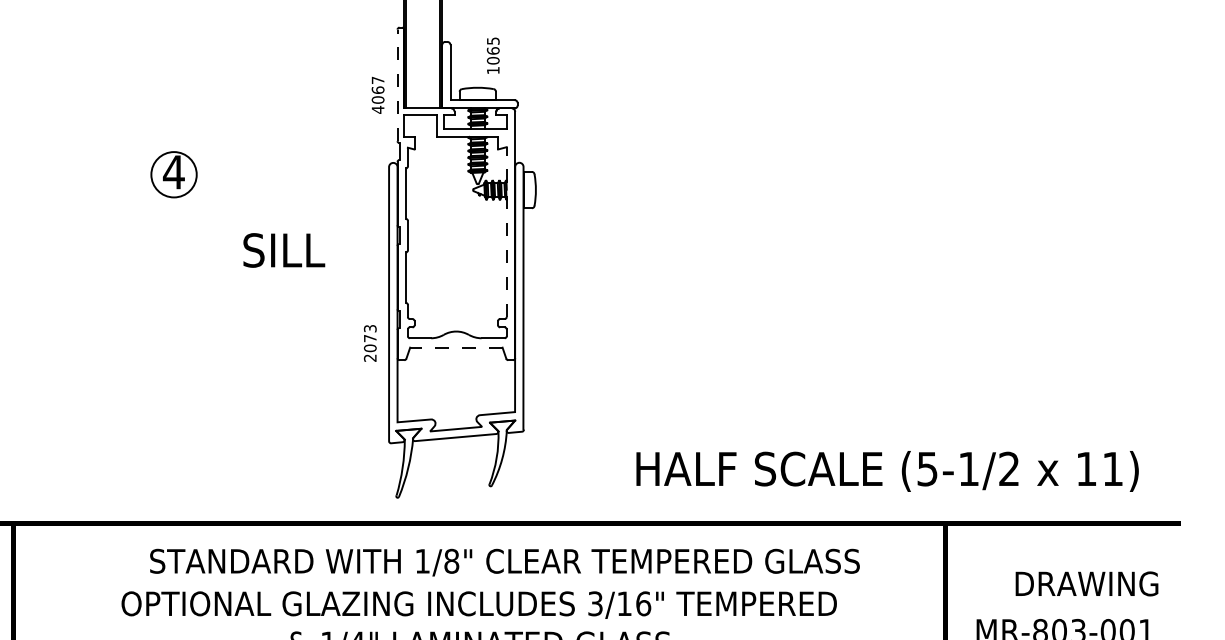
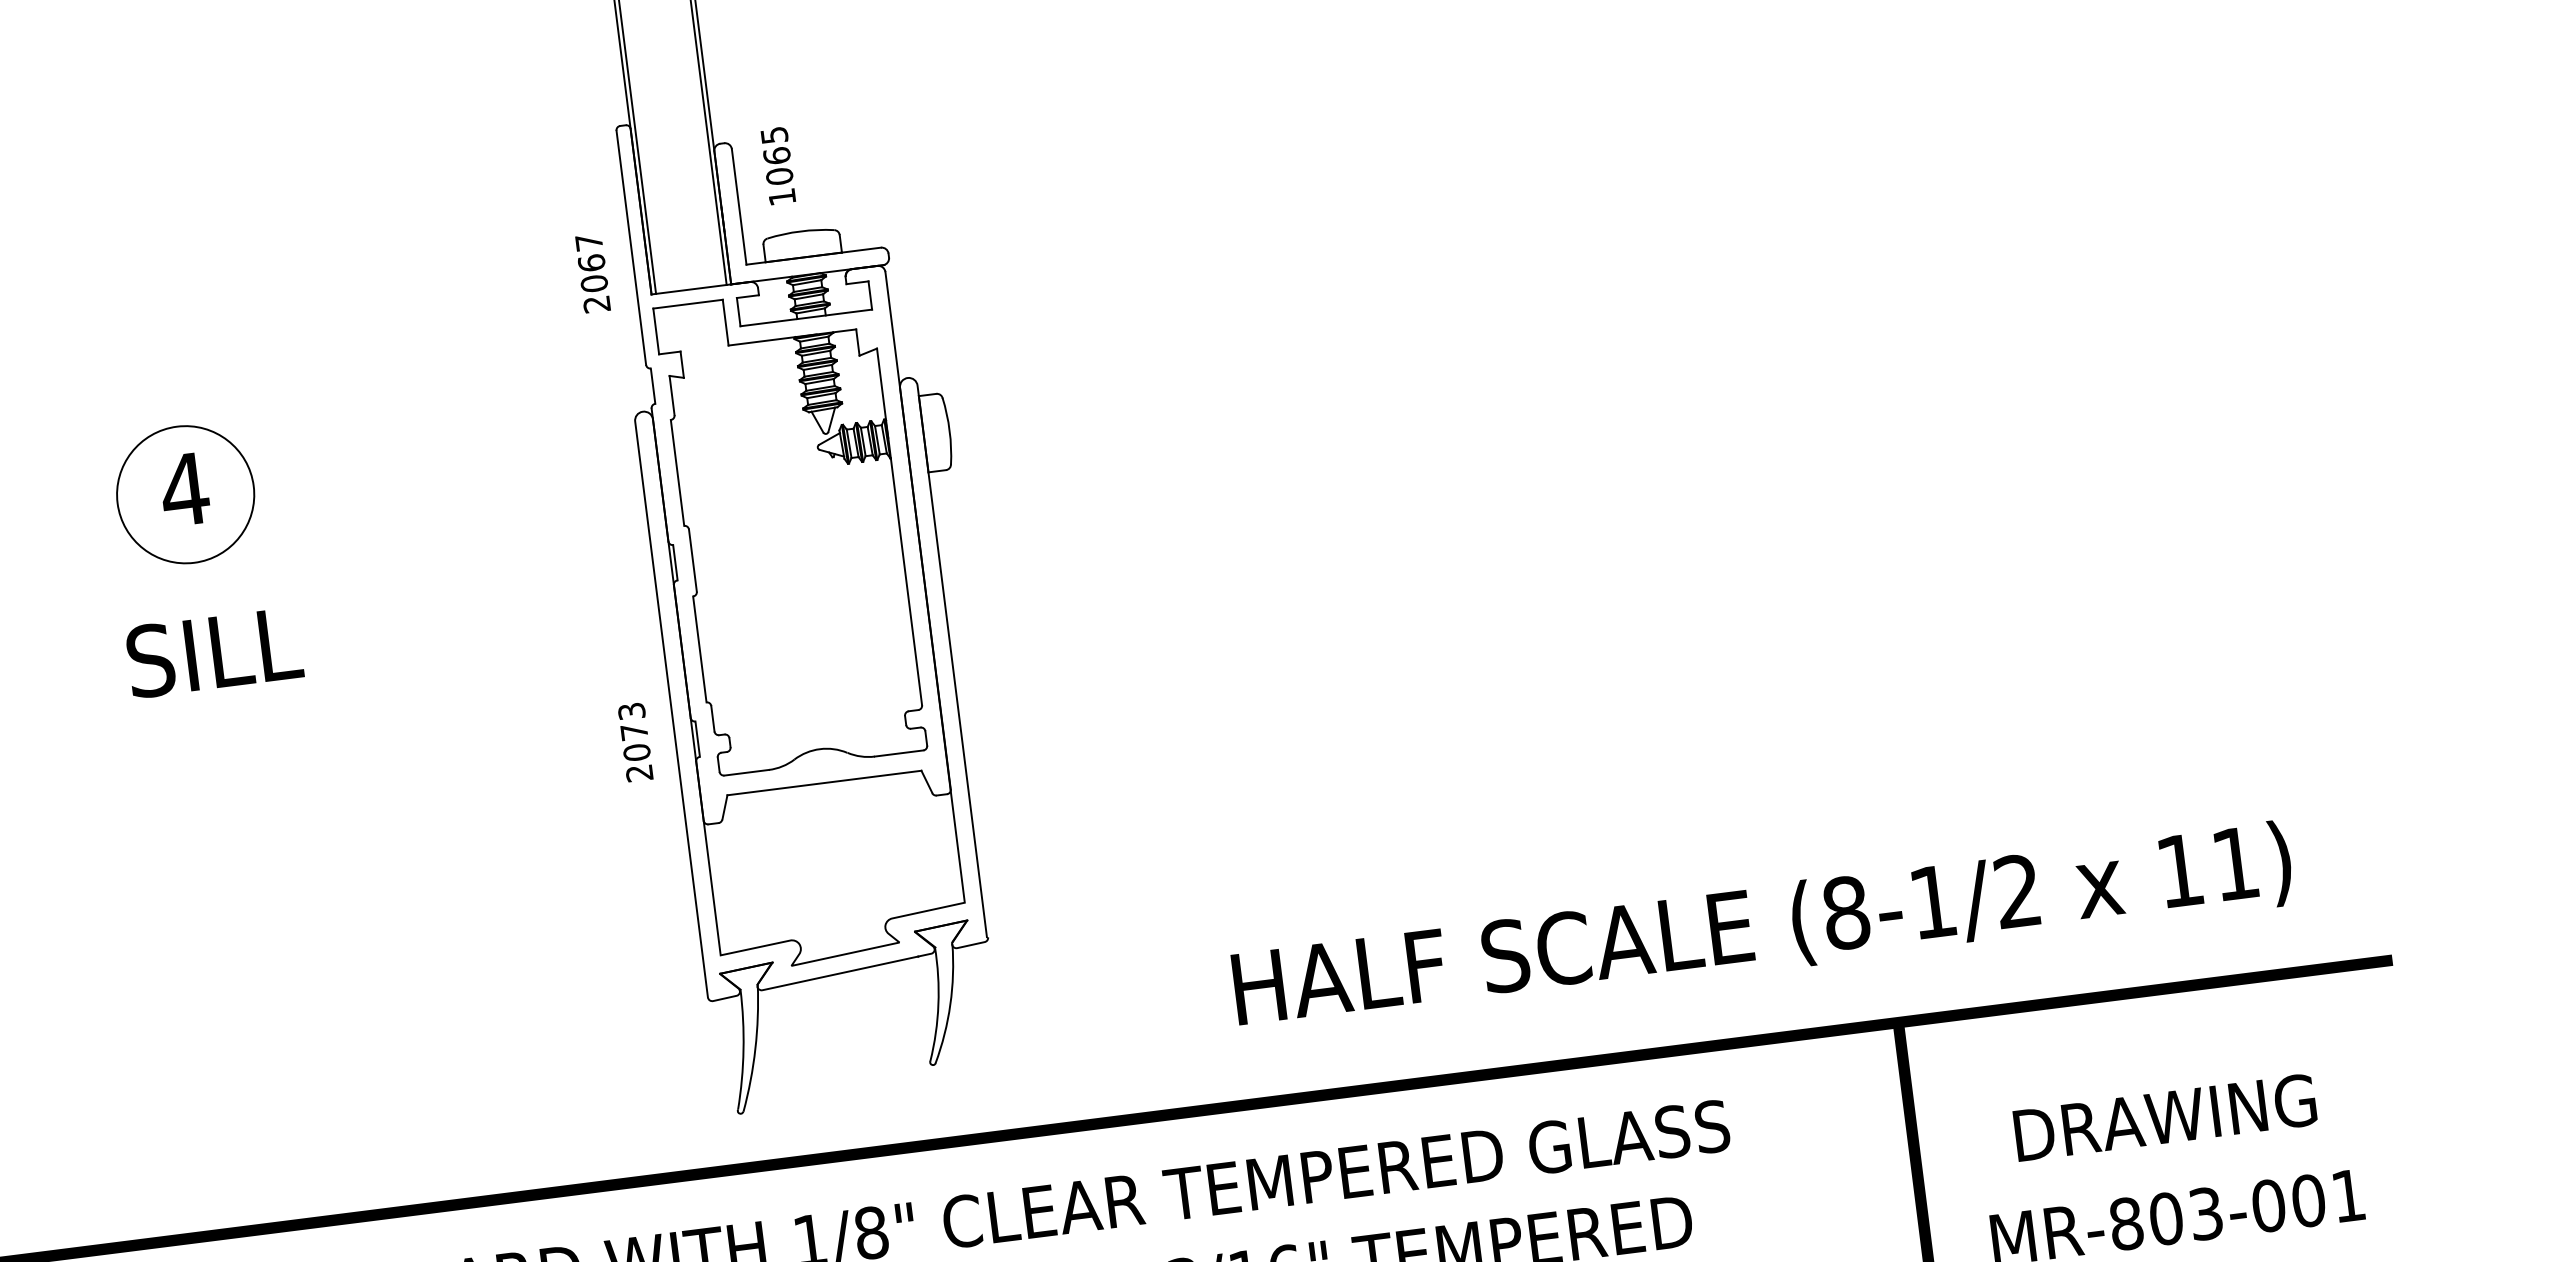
text: (492, 55) -> (776, 165), moved
line: (397, 85) -> (631, 248), dashed -> solid
text: (377, 109) -> (595, 303), 4067 -> 2067
circle: (173, 174) -> (184, 494), size x1.43
line: (506, 232) -> (899, 527), dashed -> solid
text: (284, 250) -> (215, 652), moved
text: (369, 343) -> (633, 742), moved
line: (455, 347) -> (822, 782), dashed -> solid
text: (927, 468) -> (1845, 911), (5-1/2 -> (8-1/2
text: (1086, 583) -> (2164, 1116), moved

